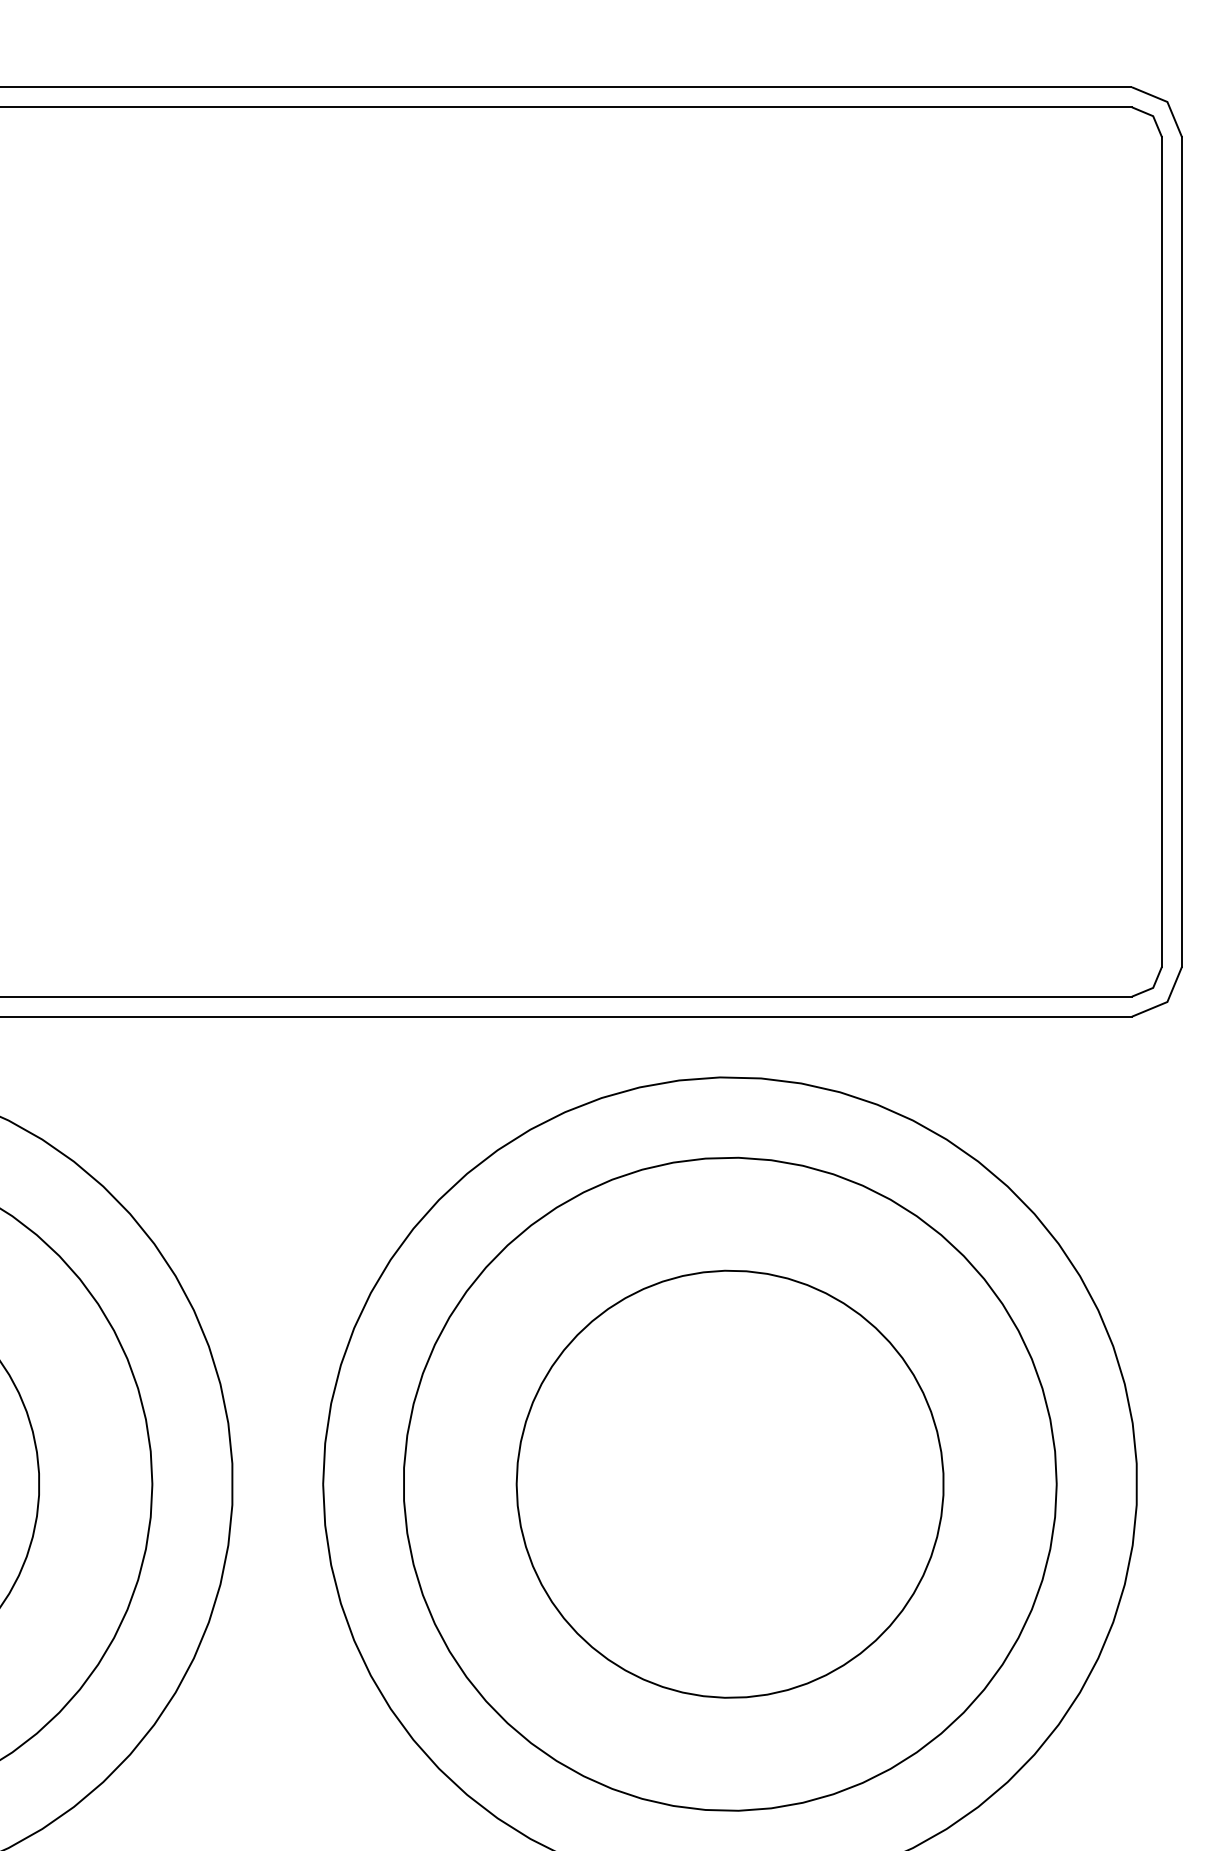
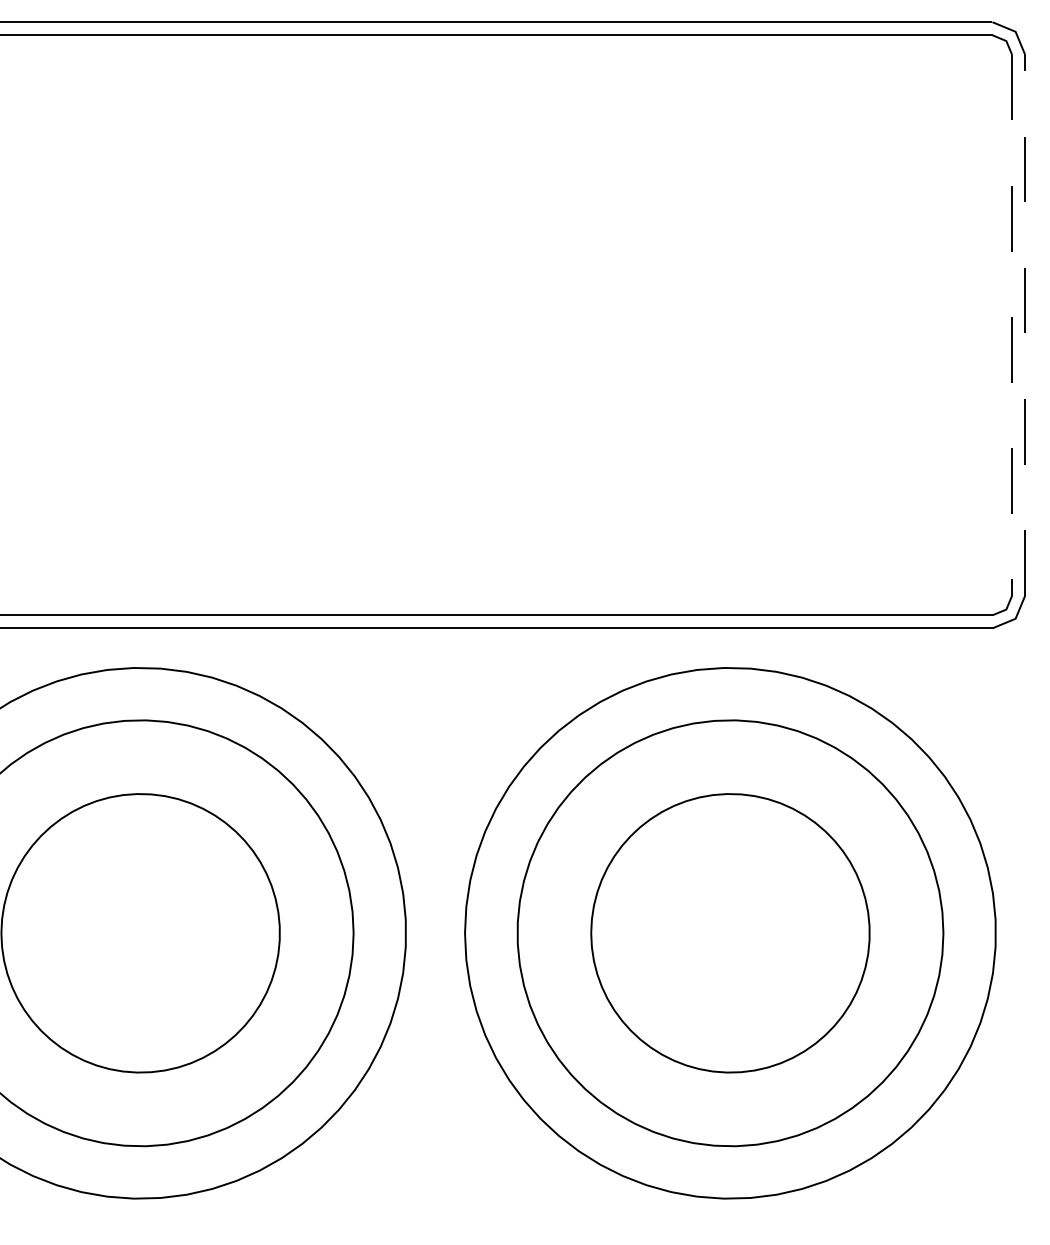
line: (1182, 550) -> (1025, 324), solid -> dashed
line: (1162, 552) -> (1012, 325), solid -> dashed

